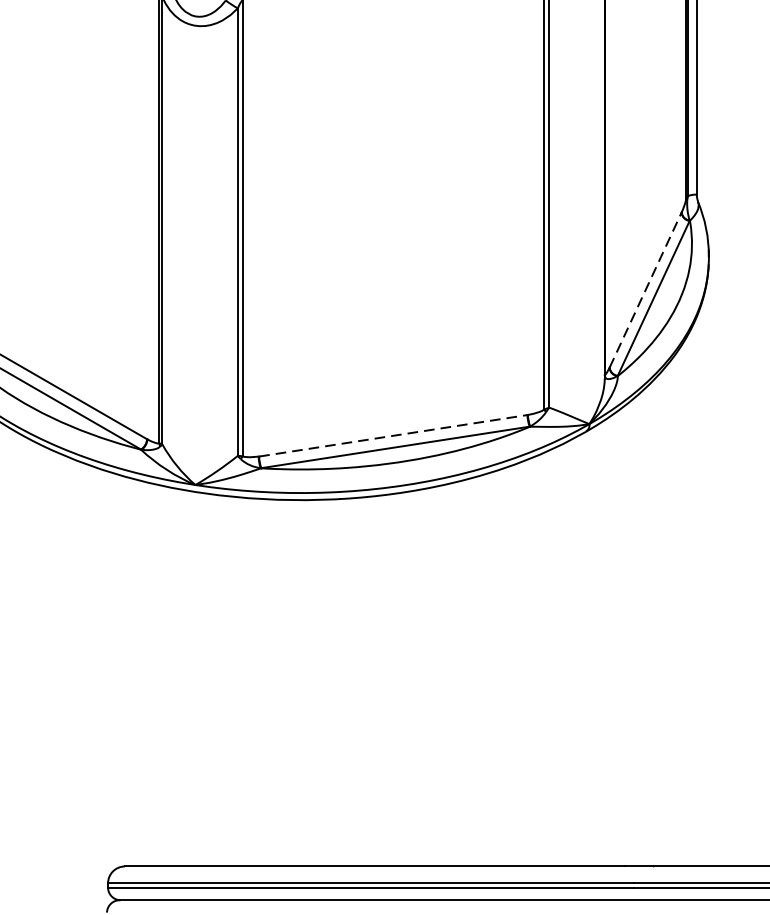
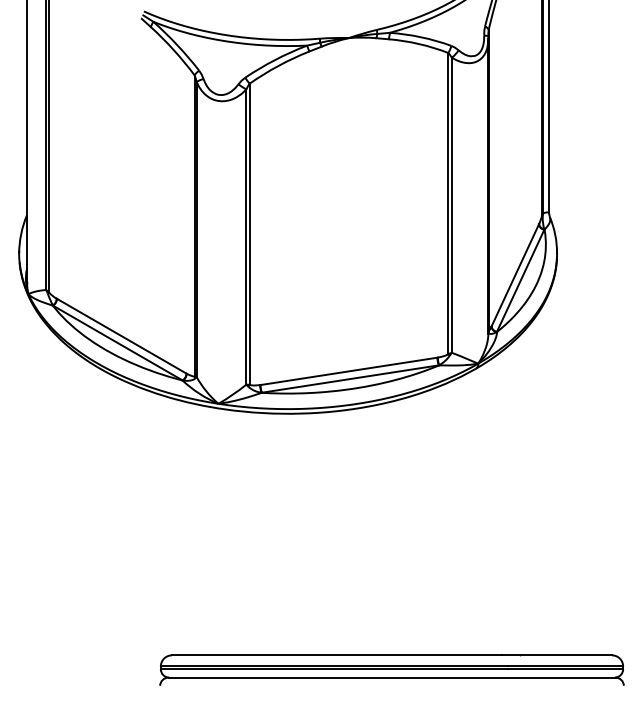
line: (645, 288) -> (515, 274), dashed -> solid
line: (392, 435) -> (348, 371), dashed -> solid

